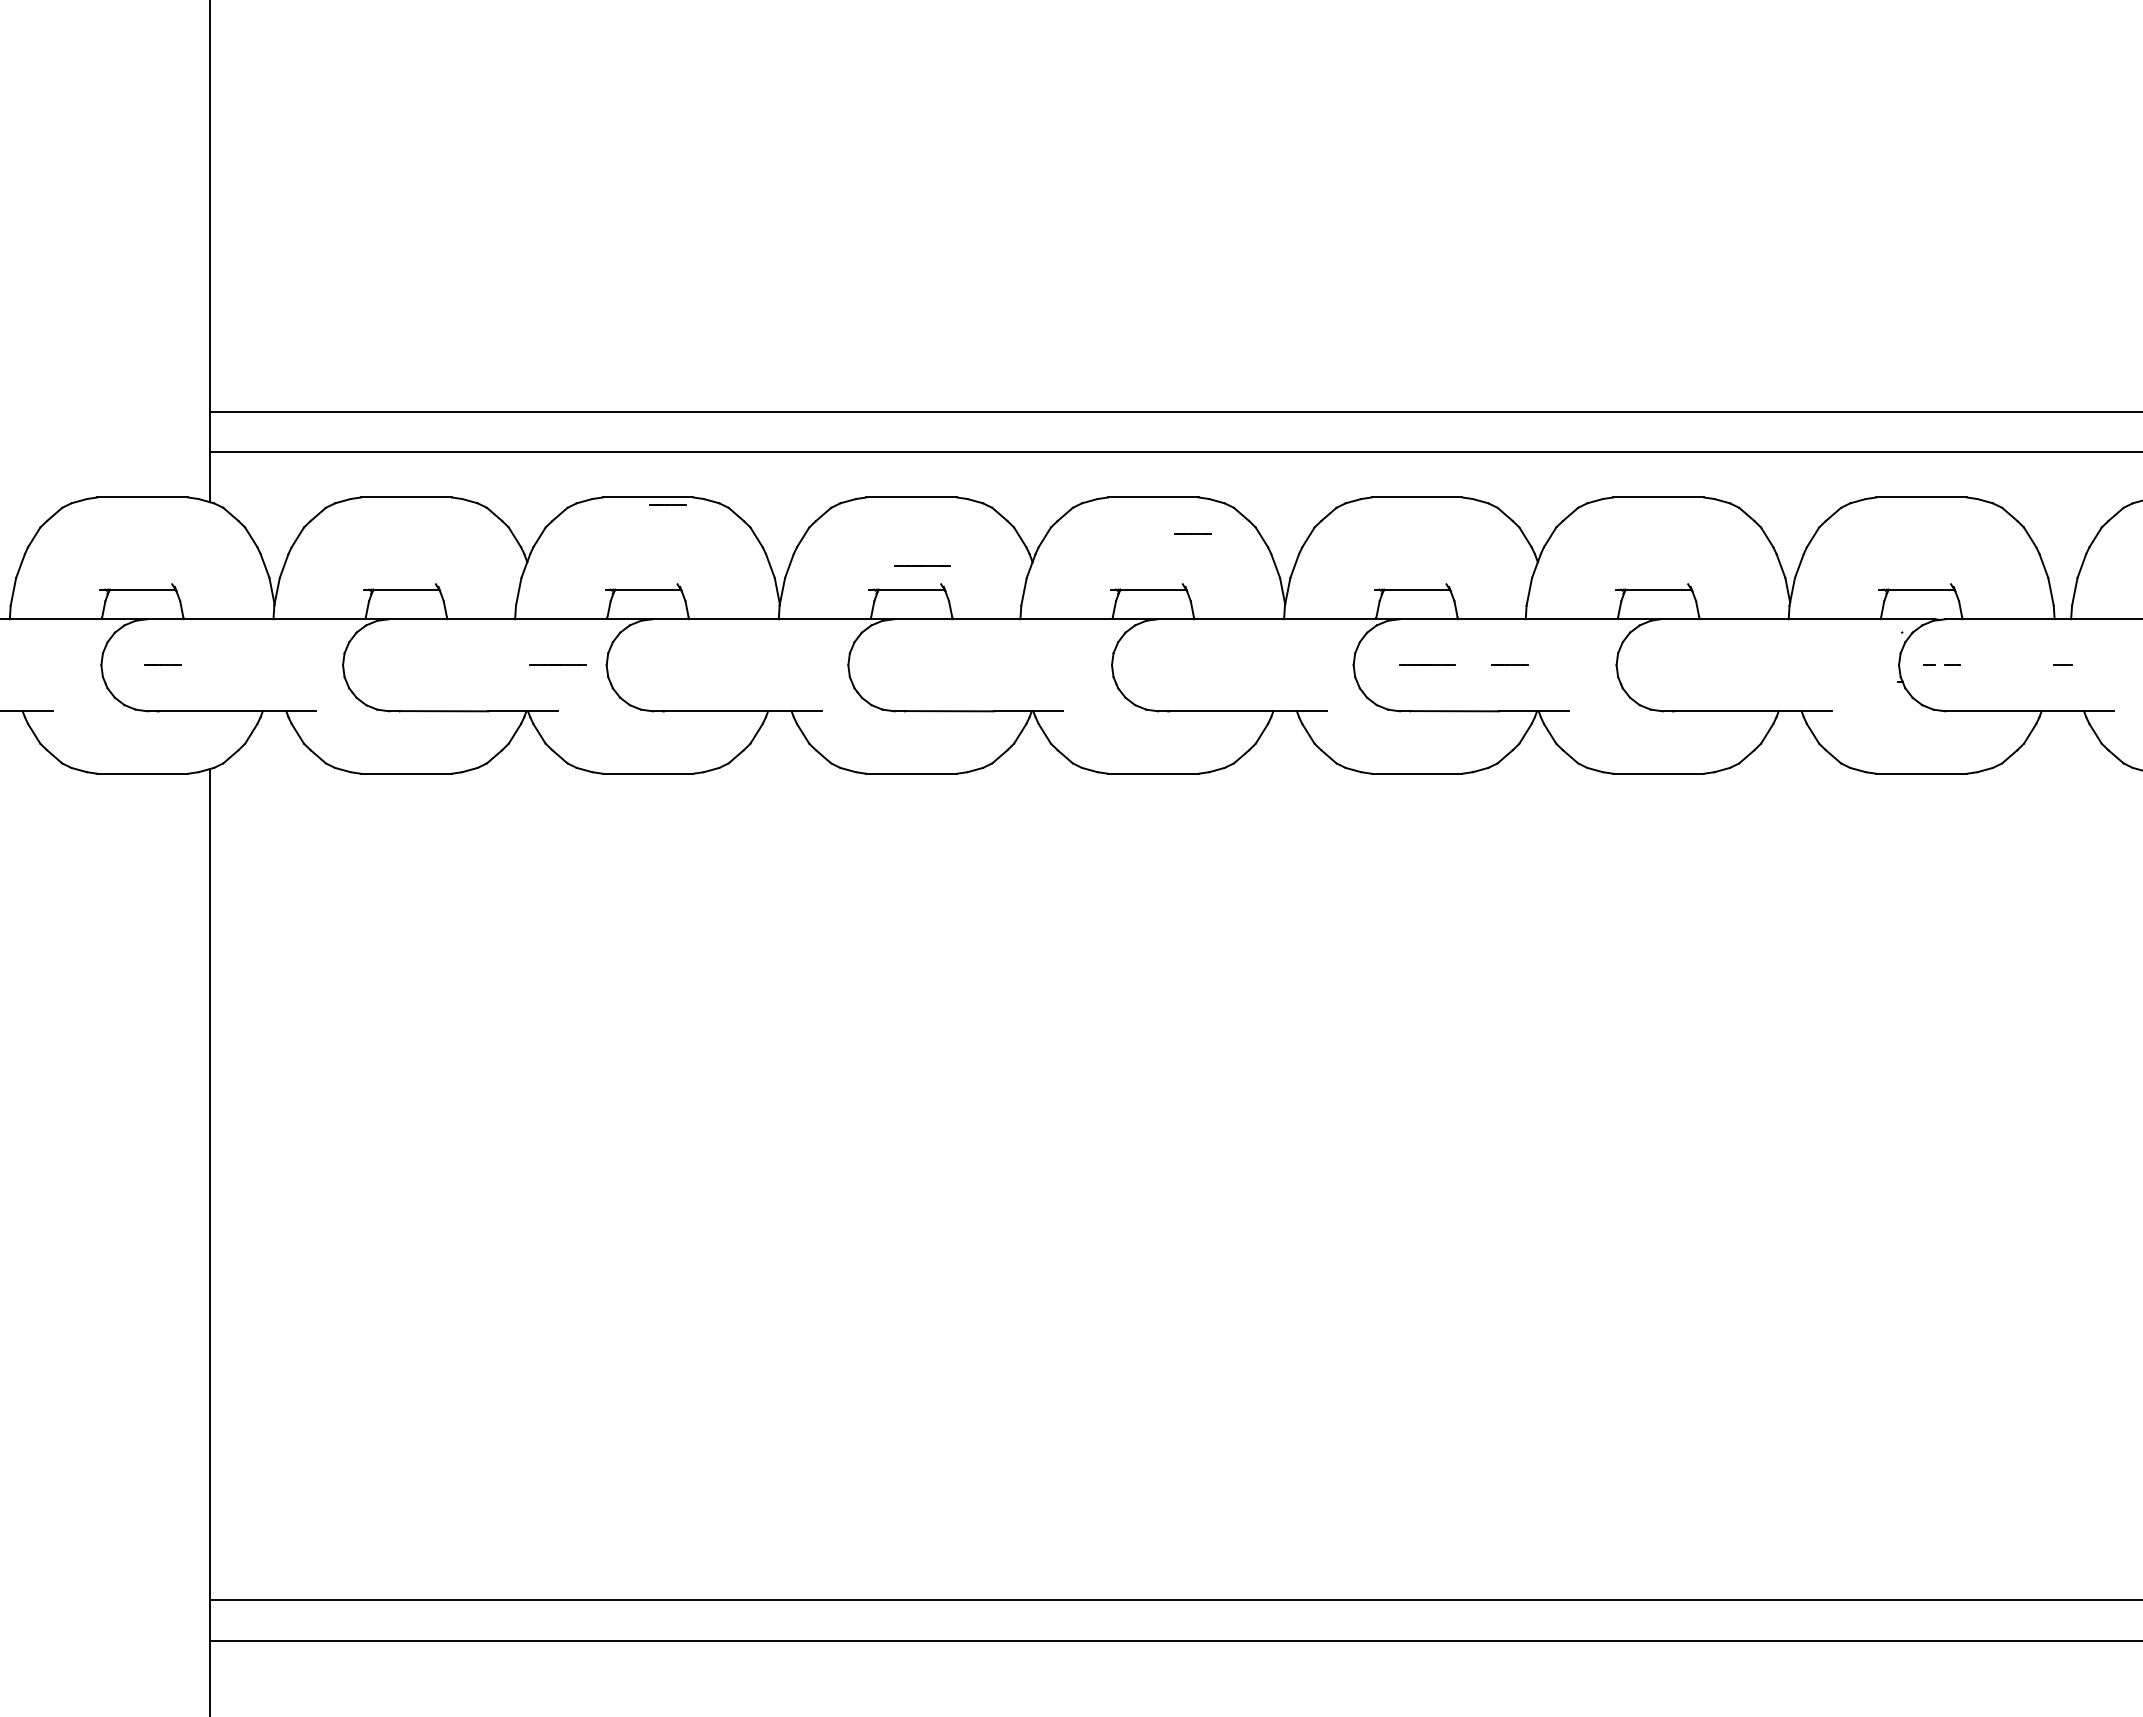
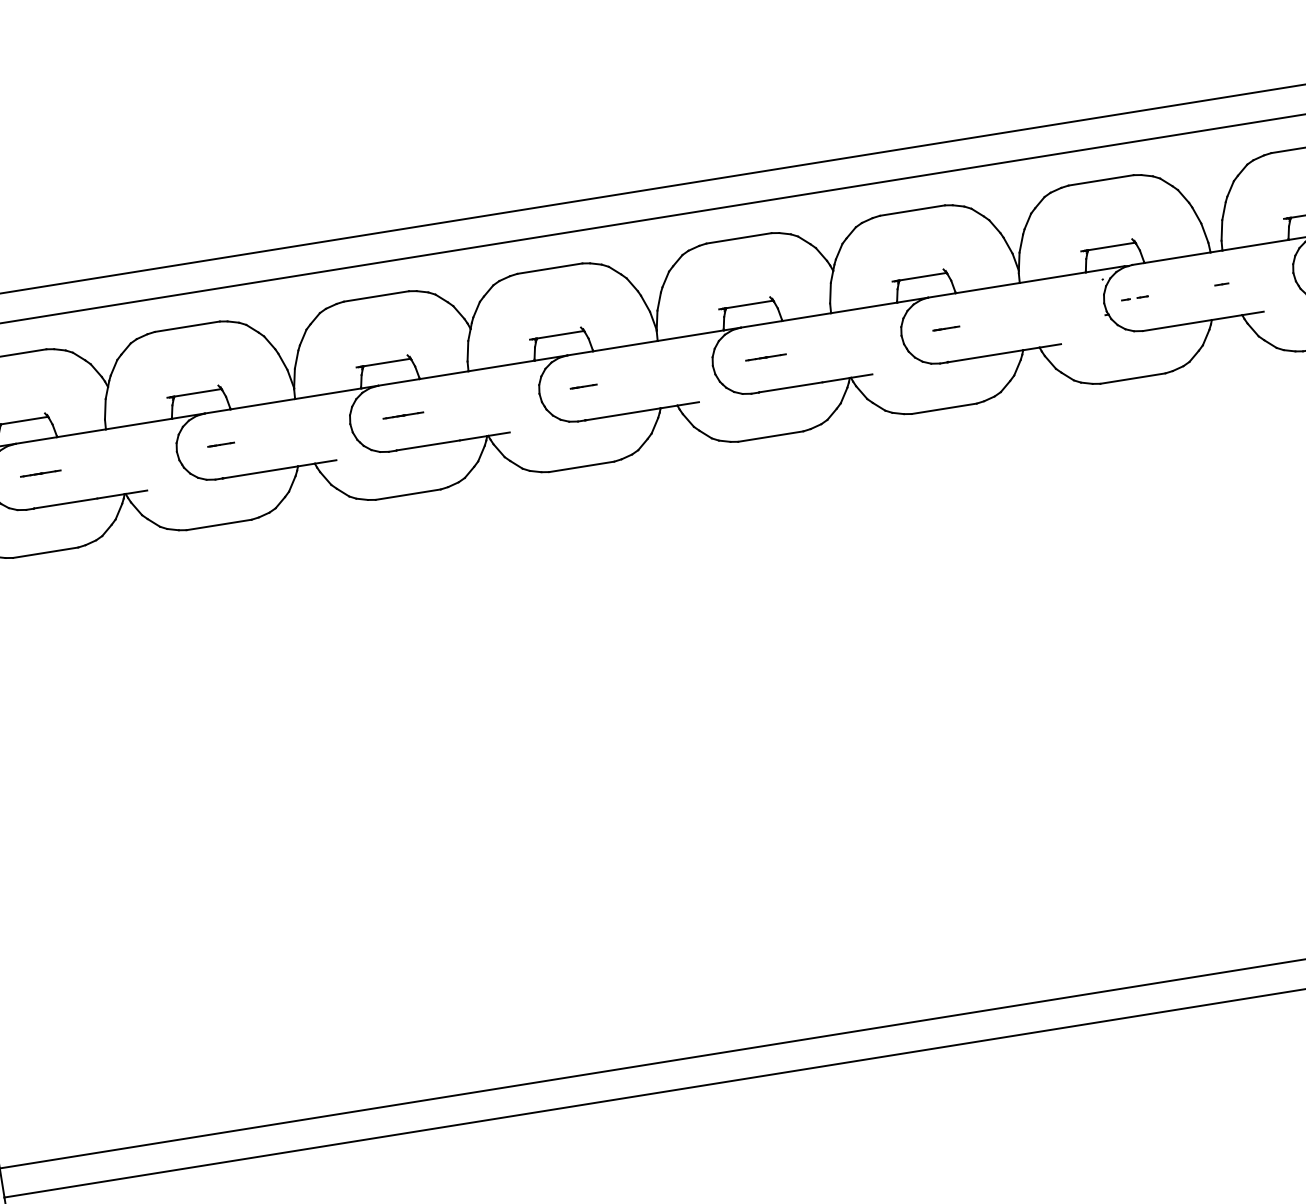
line: (667, 504) -> (220, 444), moved
line: (1192, 533) -> (583, 386), moved
line: (922, 565) -> (403, 415), moved
line: (557, 664) -> (40, 473), moved
line: (1509, 664) -> (945, 328), moved

